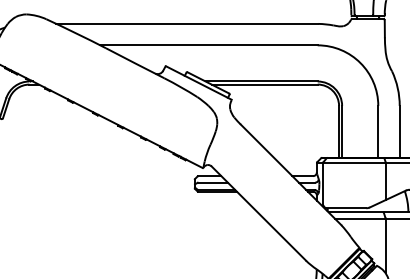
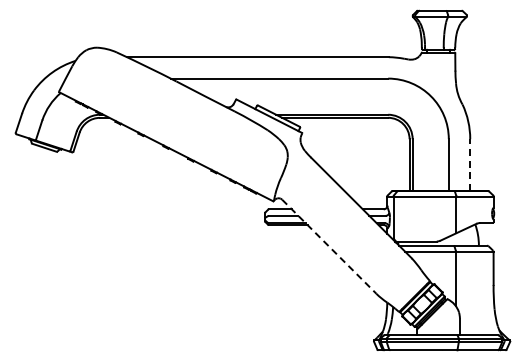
line: (399, 132) -> (470, 165), solid -> dashed
line: (258, 213) -> (329, 246), solid -> dashed

